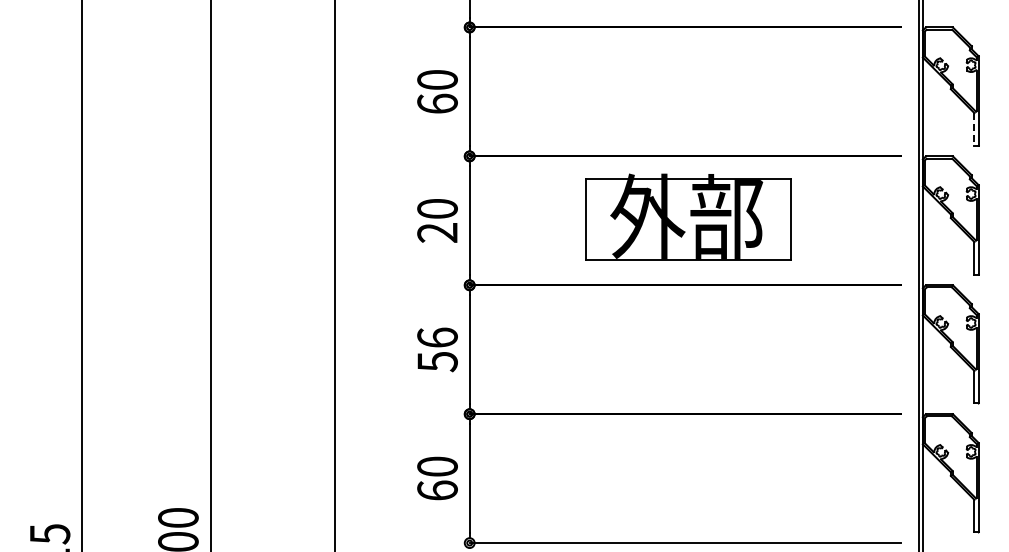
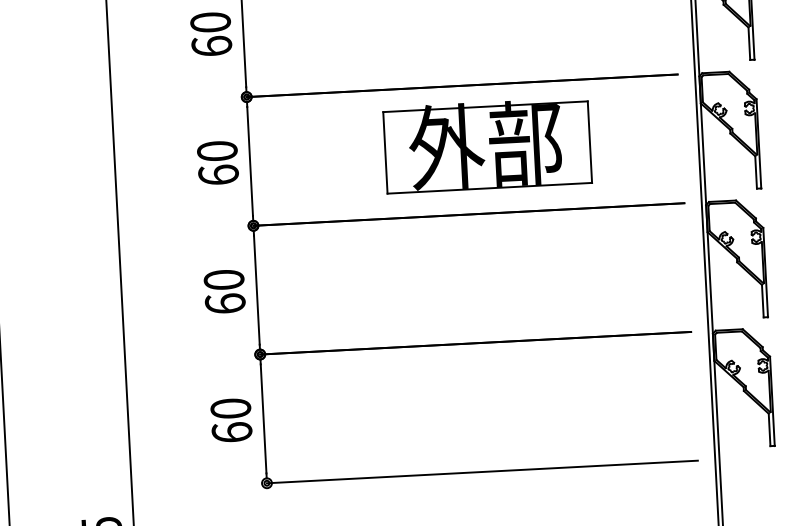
line: (974, 129) -> (749, 43), dashed -> solid
part: (688, 216) -> (487, 144), moved
text: (437, 232) -> (218, 174), 20 -> 60
text: (437, 349) -> (224, 291), 56 -> 60

